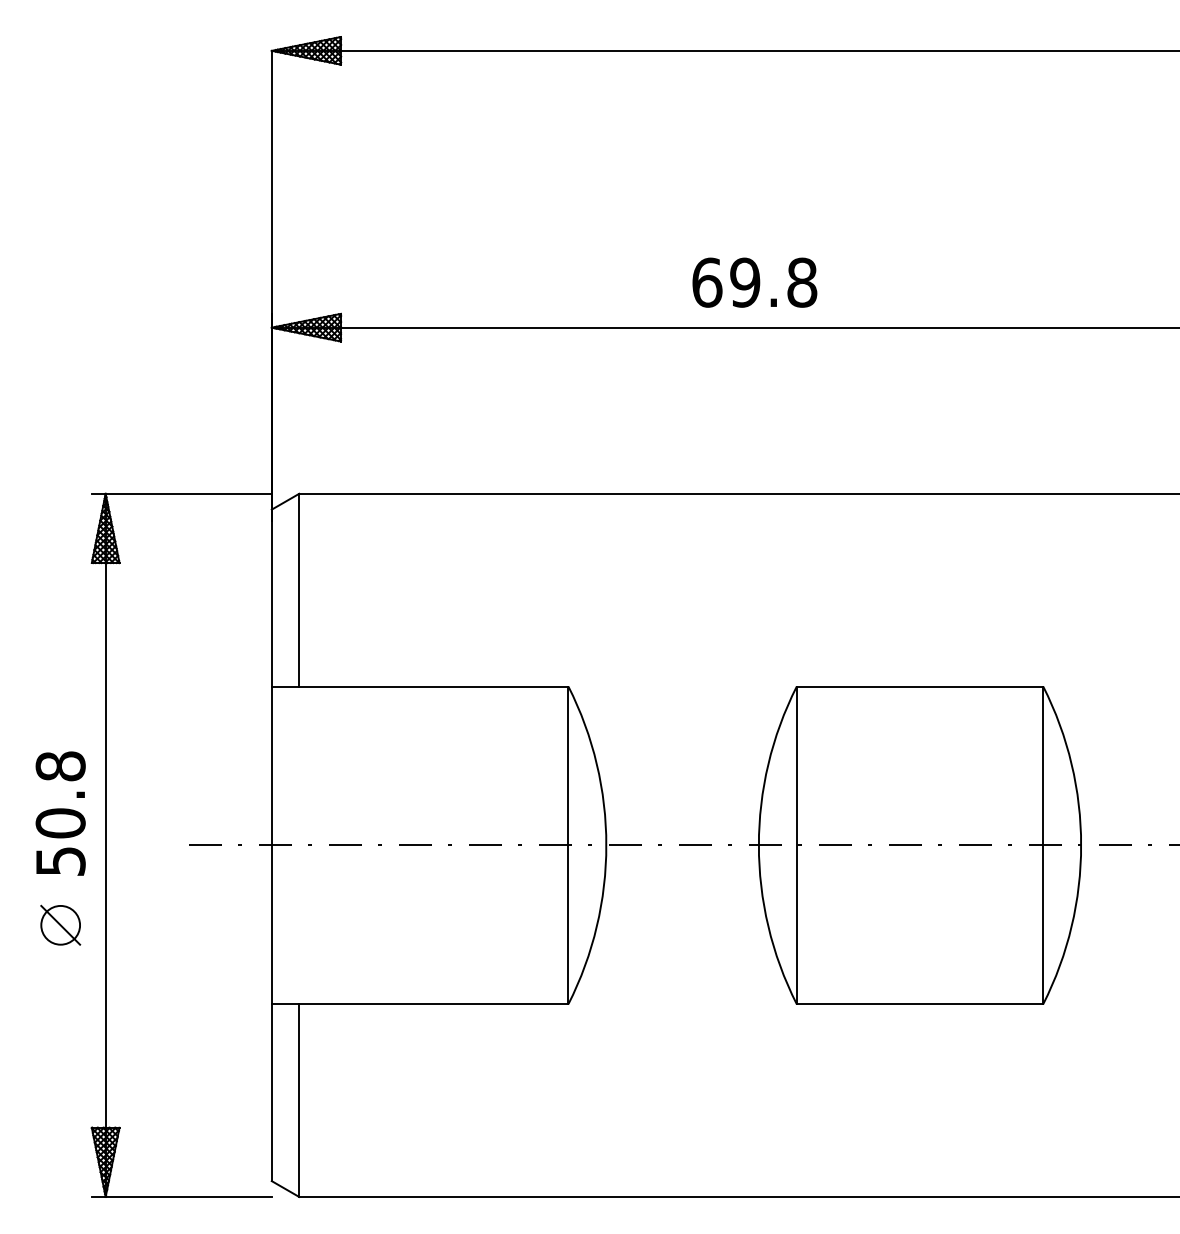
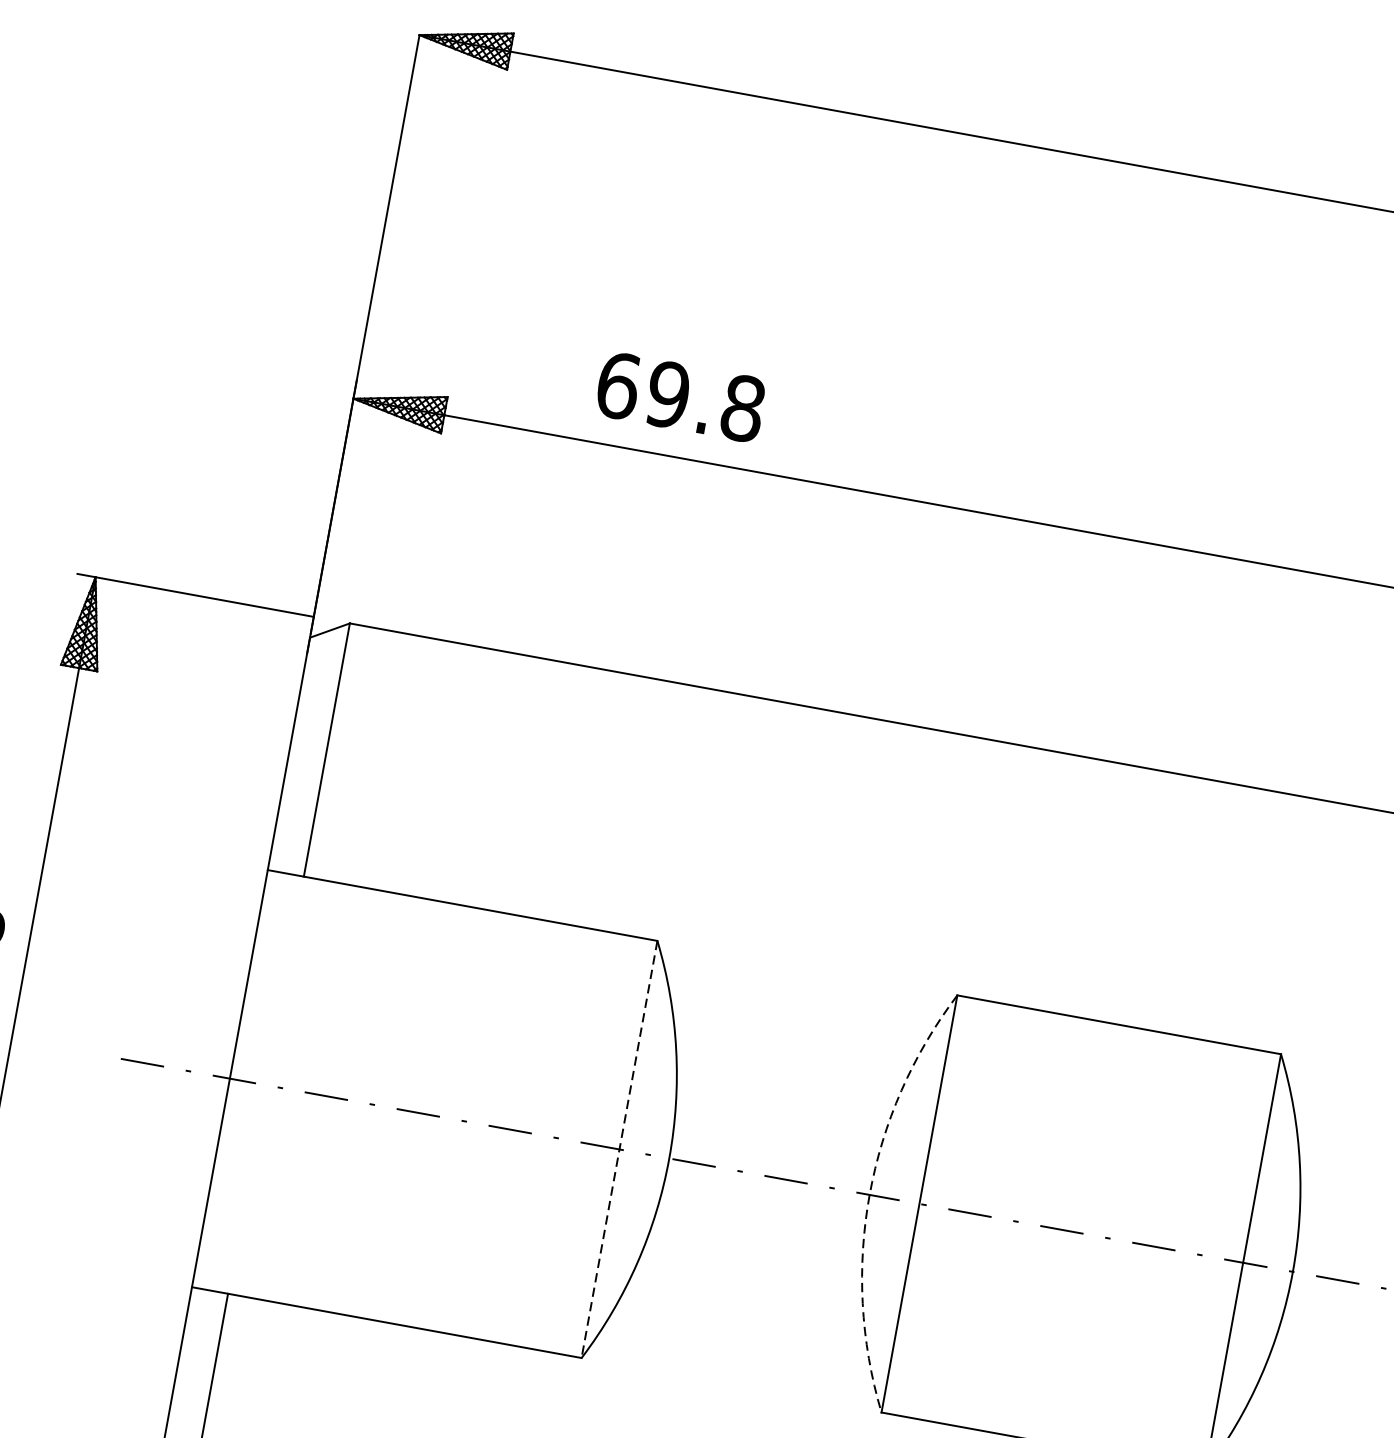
text: (754, 282) -> (680, 396), moved
line: (568, 845) -> (619, 1149), solid -> dashed
arc: (758, 845) -> (869, 1194), solid -> dashed

